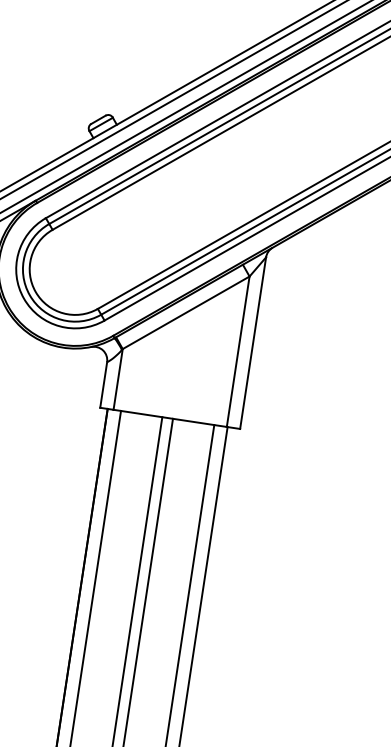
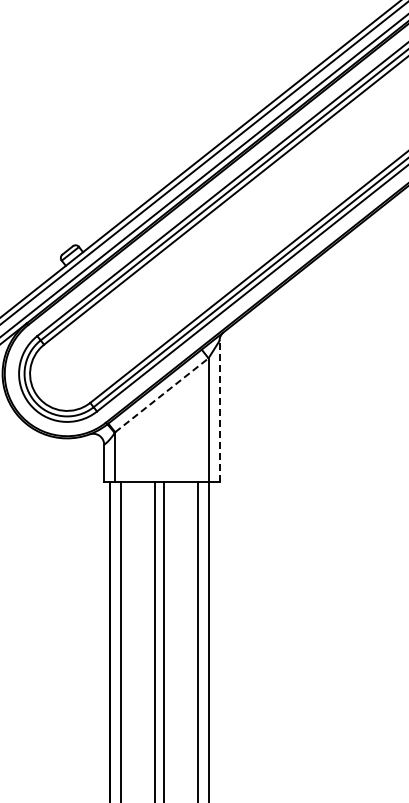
line: (185, 312) -> (161, 395), solid -> dashed
line: (253, 343) -> (219, 411), solid -> dashed

